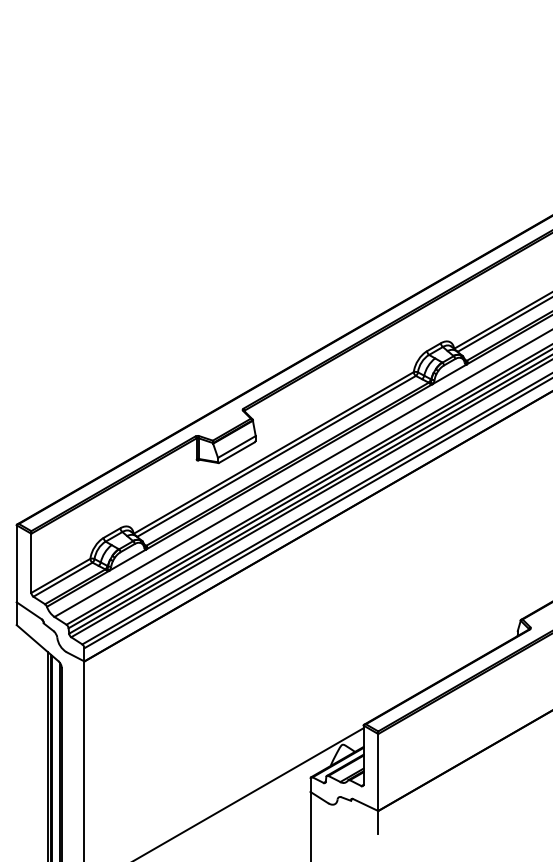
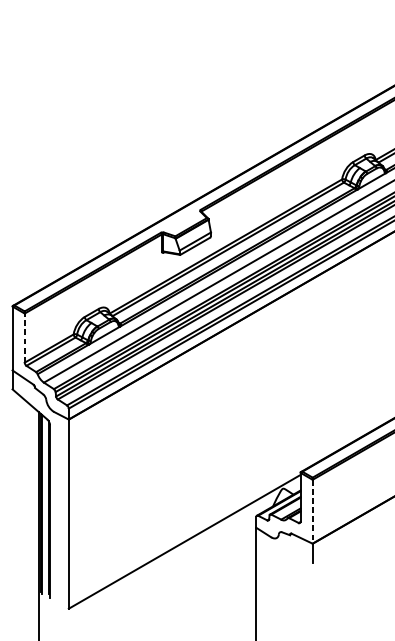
line: (31, 563) -> (24, 338), solid -> dashed
line: (378, 773) -> (312, 512), solid -> dashed

